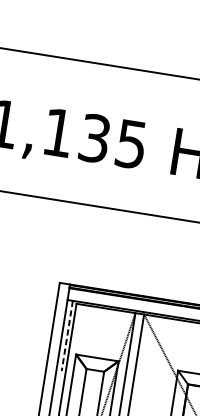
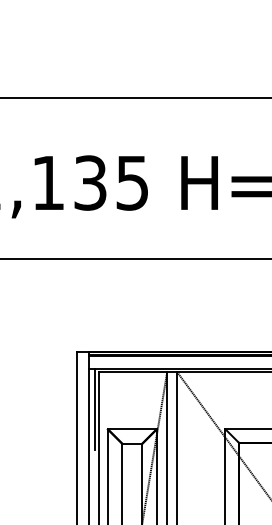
line: (67, 336) -> (94, 410), dashed -> solid

